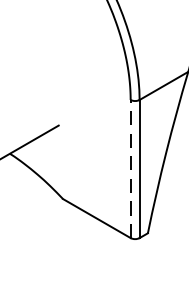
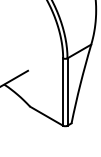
line: (131, 169) -> (63, 92), dashed -> solid

